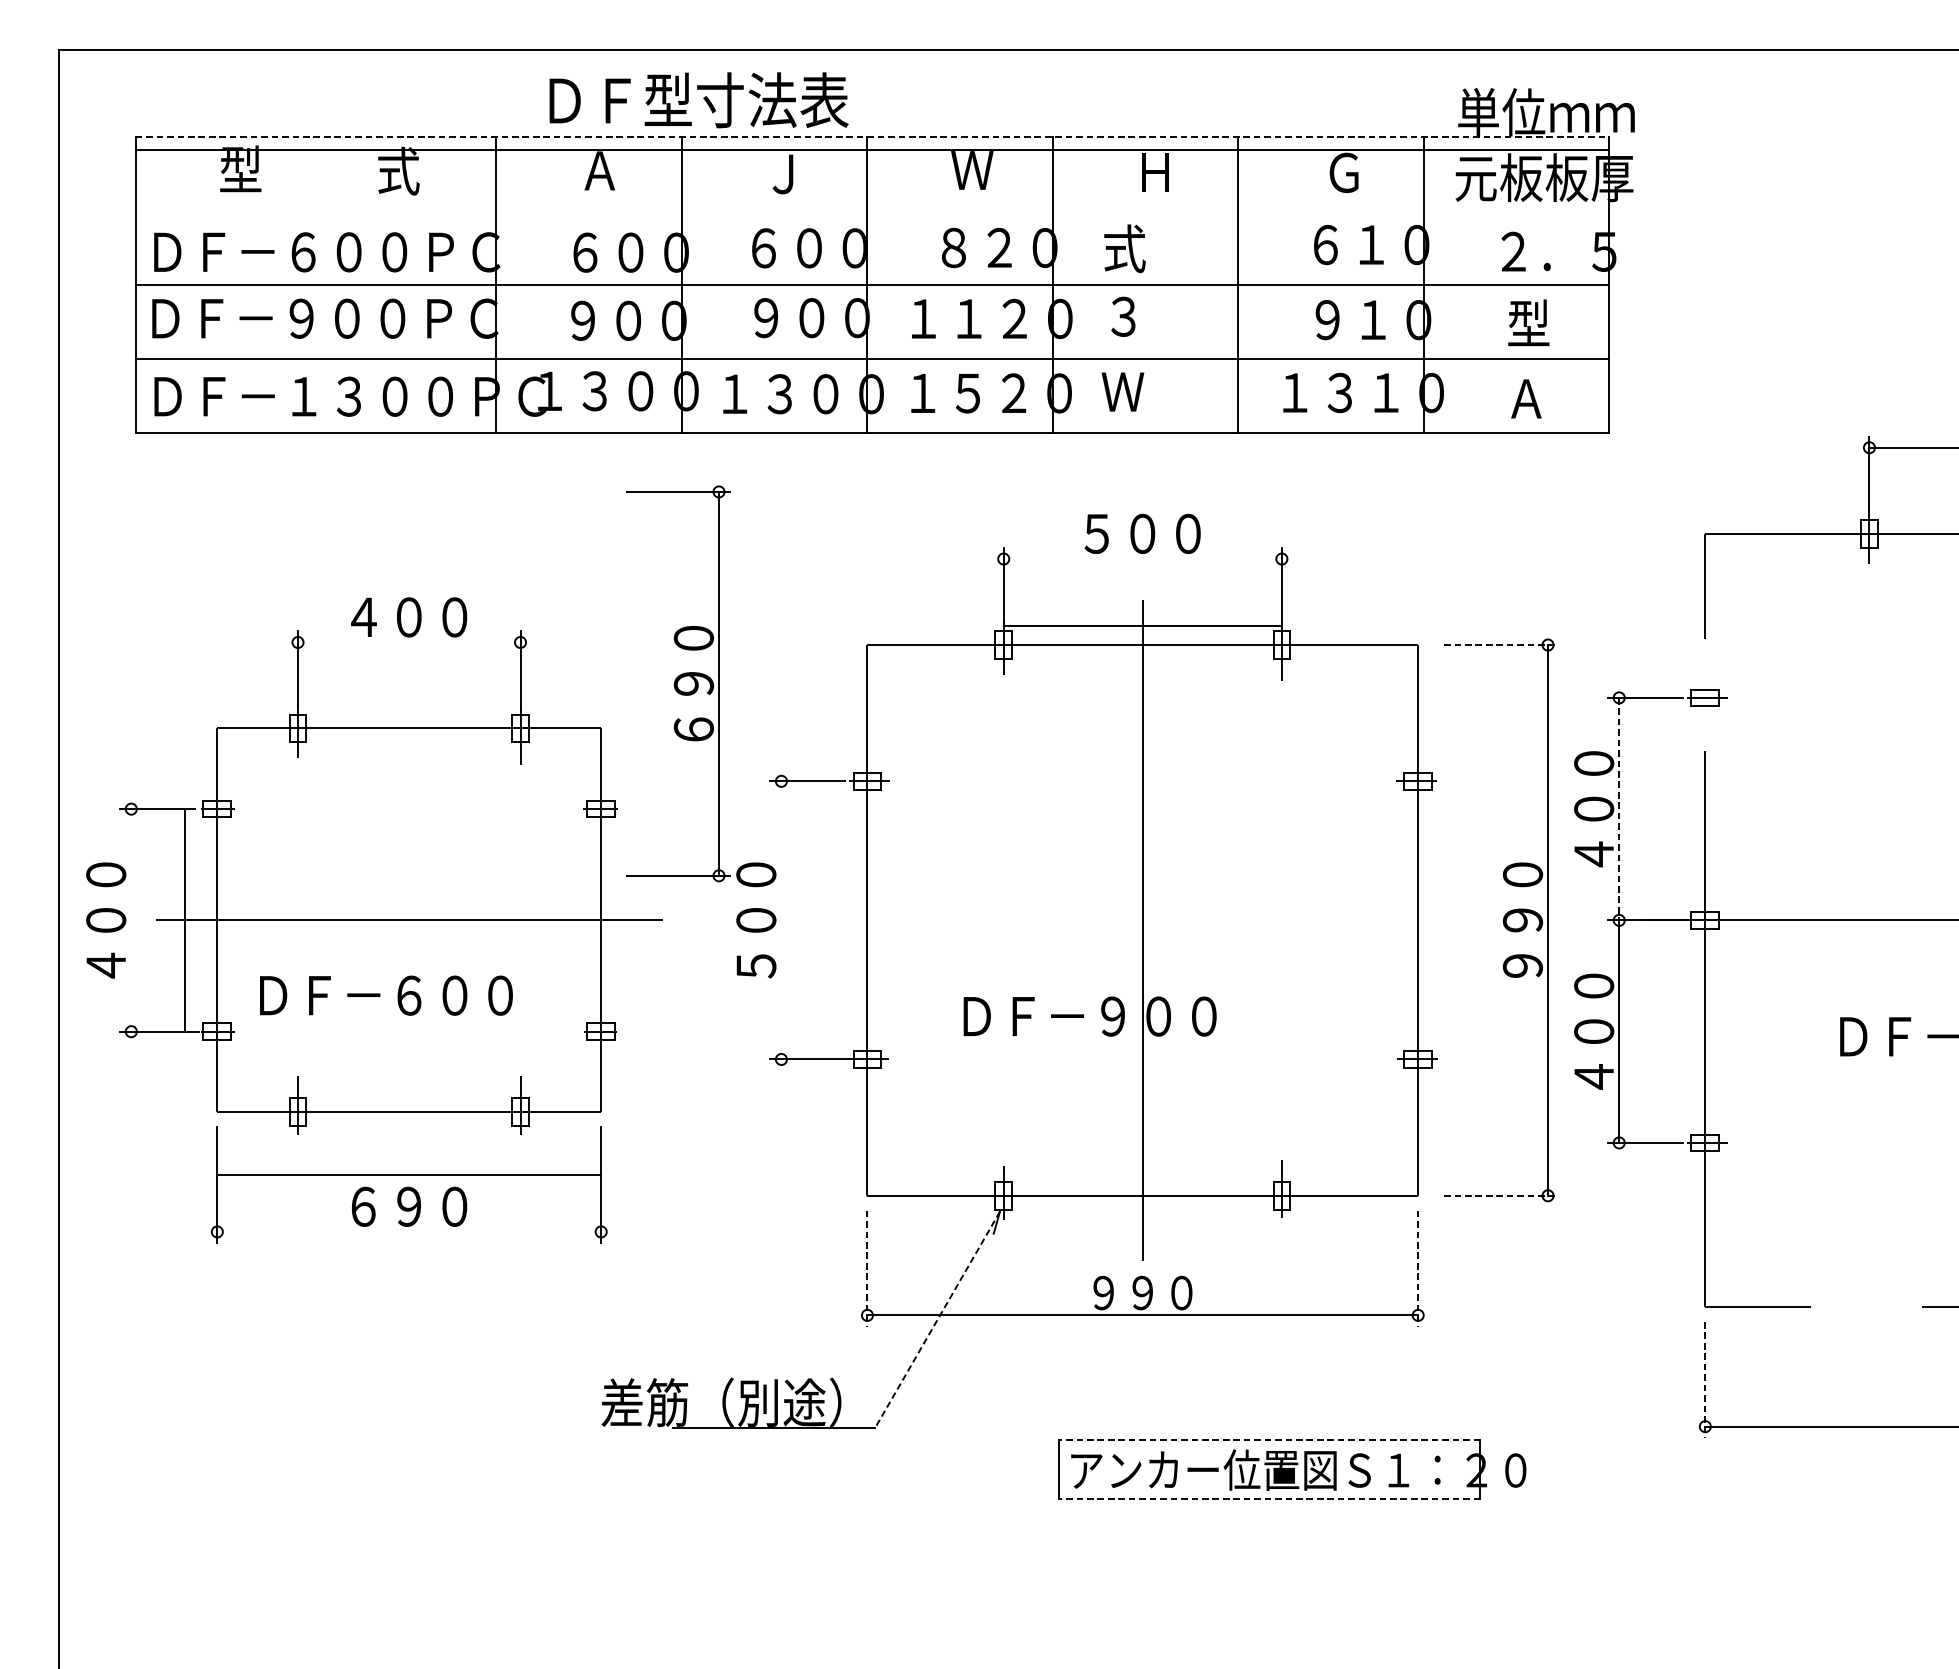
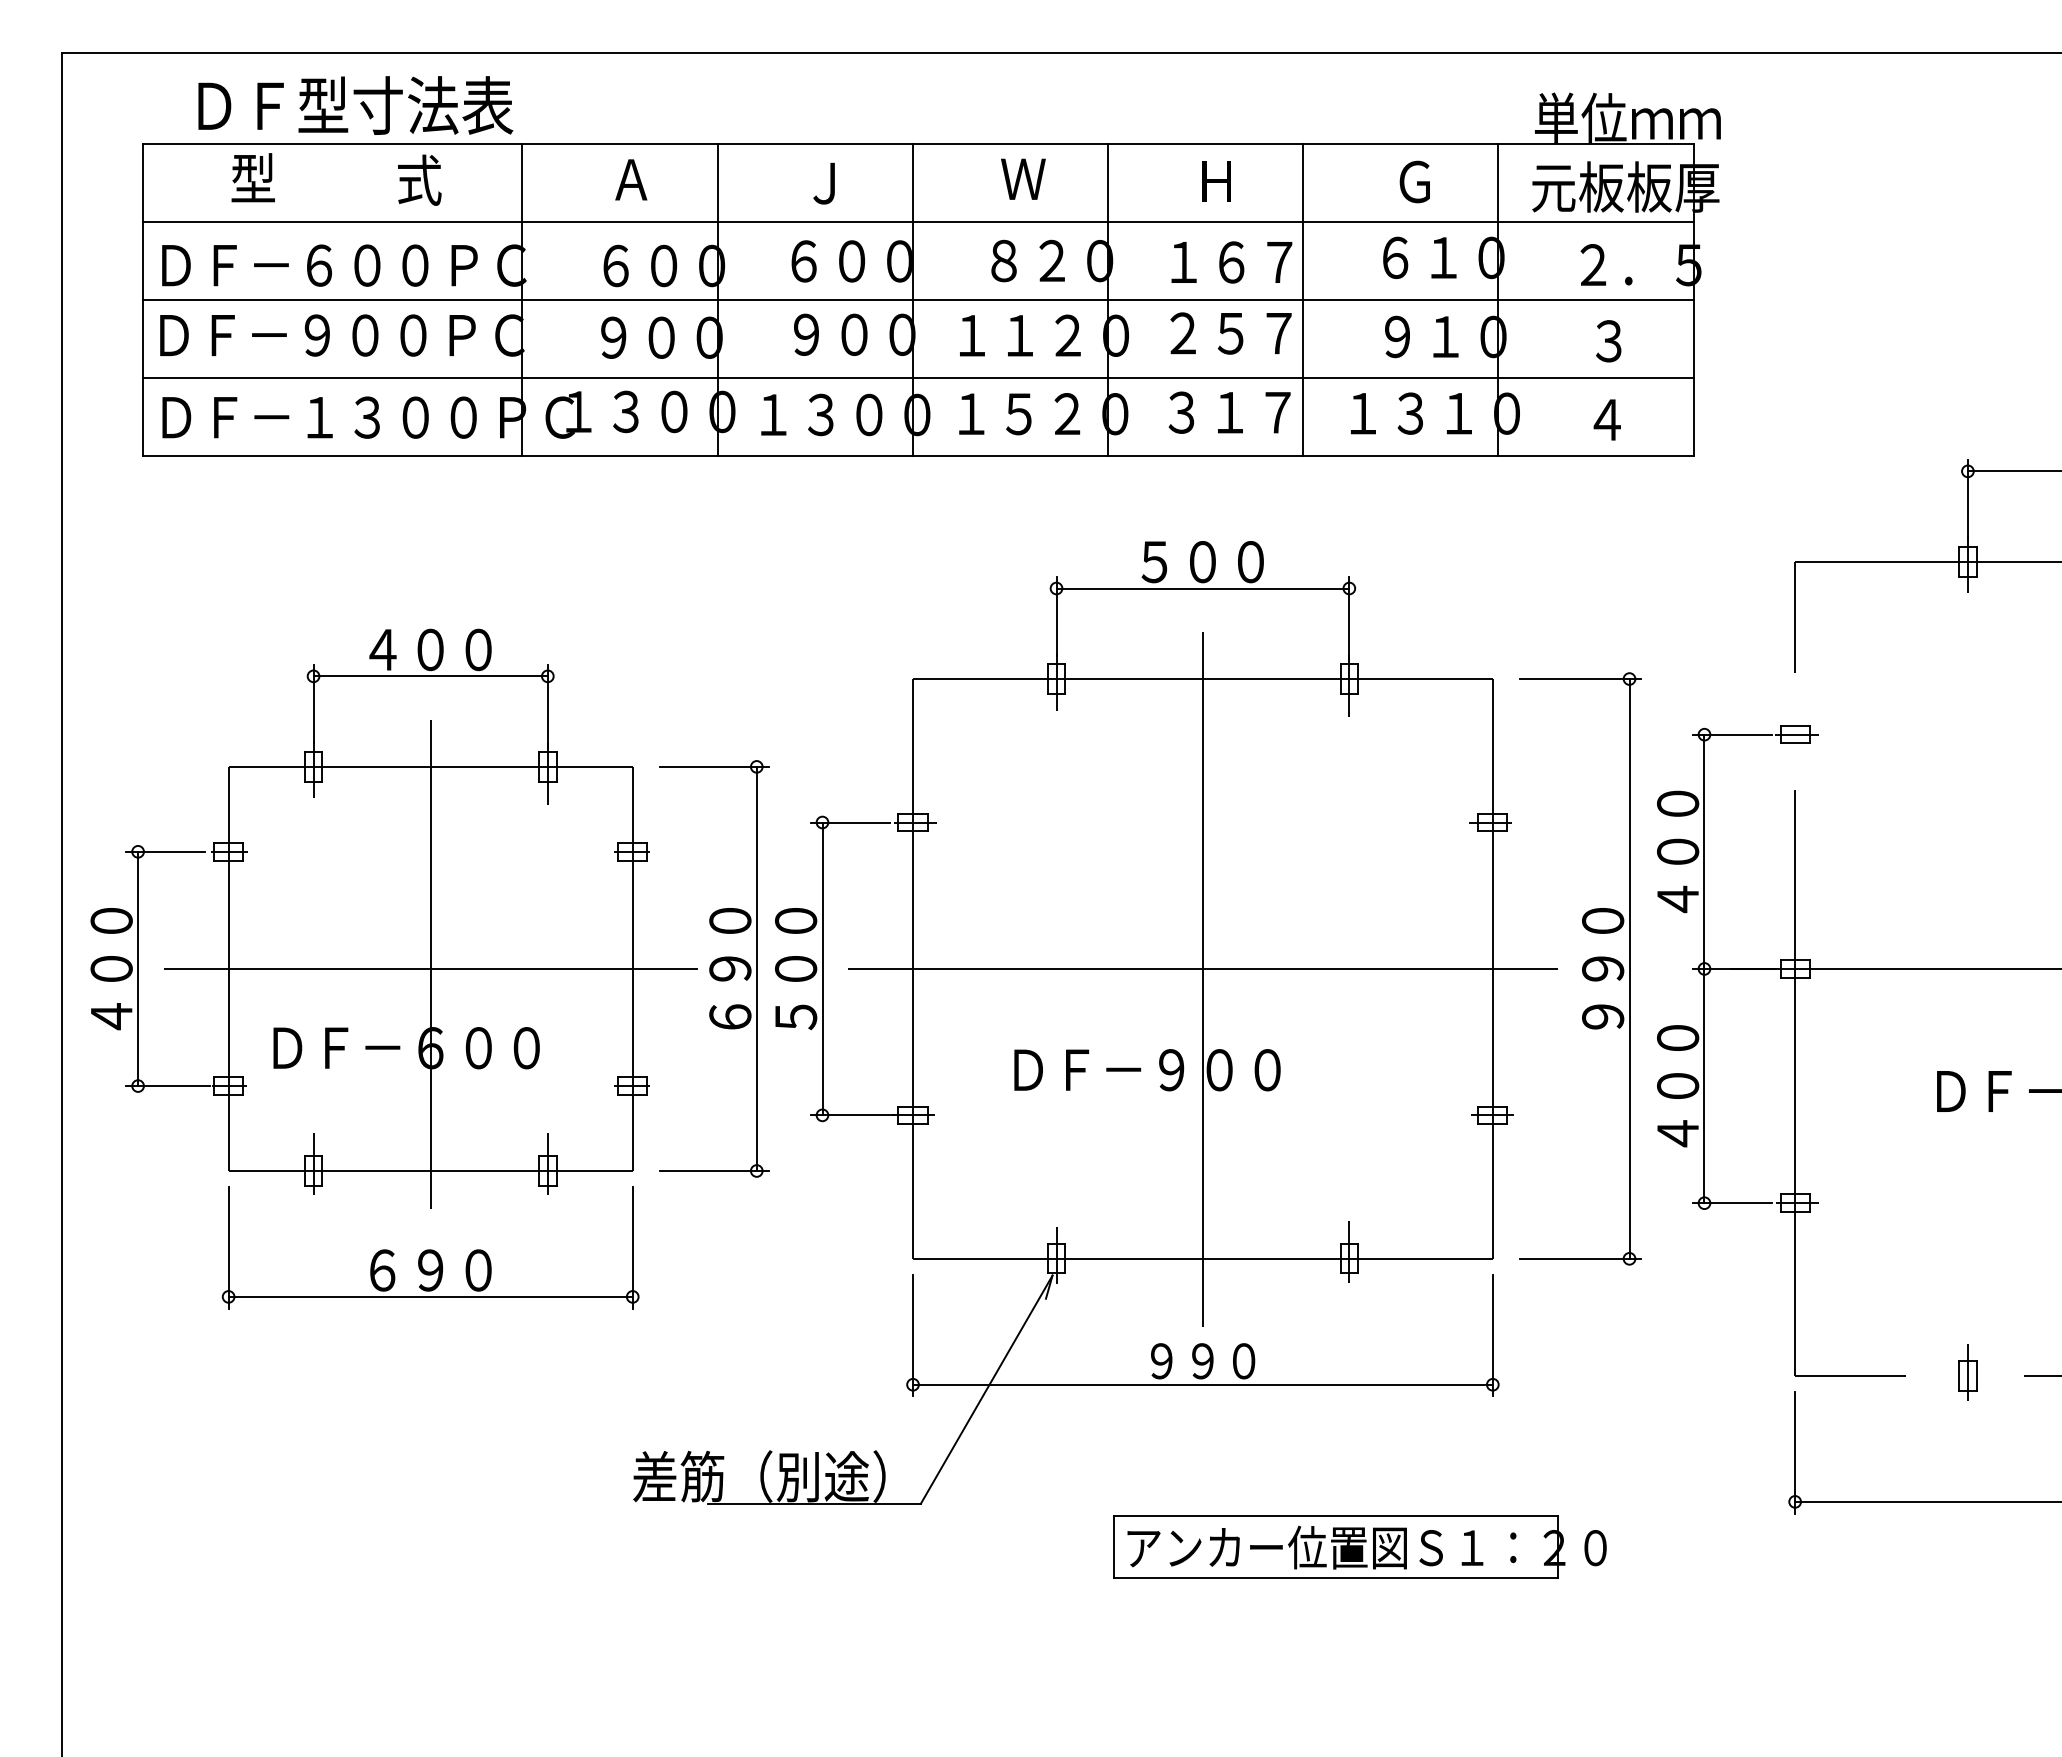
text: (698, 100) -> (355, 105), moved
line: (872, 136) -> (918, 143), dashed -> solid
line: (871, 149) -> (917, 221), moved
text: (1166, 248) -> (1227, 261), 式 -> １６７
text: (1169, 316) -> (1230, 333), ３ -> ２５７
text: (1528, 322) -> (1608, 339), 型 -> ３
text: (1163, 391) -> (1224, 412), Ｗ -> ３１７
text: (1526, 398) -> (1606, 419), Ａ -> ４
line: (1142, 626) -> (1202, 588), moved
line: (409, 642) -> (430, 676), added
line: (1501, 645) -> (1580, 679), dashed -> solid
part: (678, 683) -> (714, 968), moved
line: (1619, 809) -> (1704, 852), dashed -> solid
line: (409, 916) -> (430, 964), added
line: (184, 919) -> (138, 968), moved
line: (781, 919) -> (822, 968), added
line: (1143, 919) -> (1203, 968), added
line: (409, 1174) -> (430, 1296), moved
line: (1501, 1195) -> (1580, 1258), dashed -> solid
line: (867, 1268) -> (913, 1335), dashed -> solid
line: (1417, 1268) -> (1492, 1335), dashed -> solid
part: (1869, 1303) -> (1967, 1372), added
line: (937, 1319) -> (986, 1389), dashed -> solid
line: (1705, 1379) -> (1795, 1452), dashed -> solid
line: (1269, 1439) -> (1336, 1515), dashed -> solid
line: (1269, 1499) -> (1336, 1578), dashed -> solid

